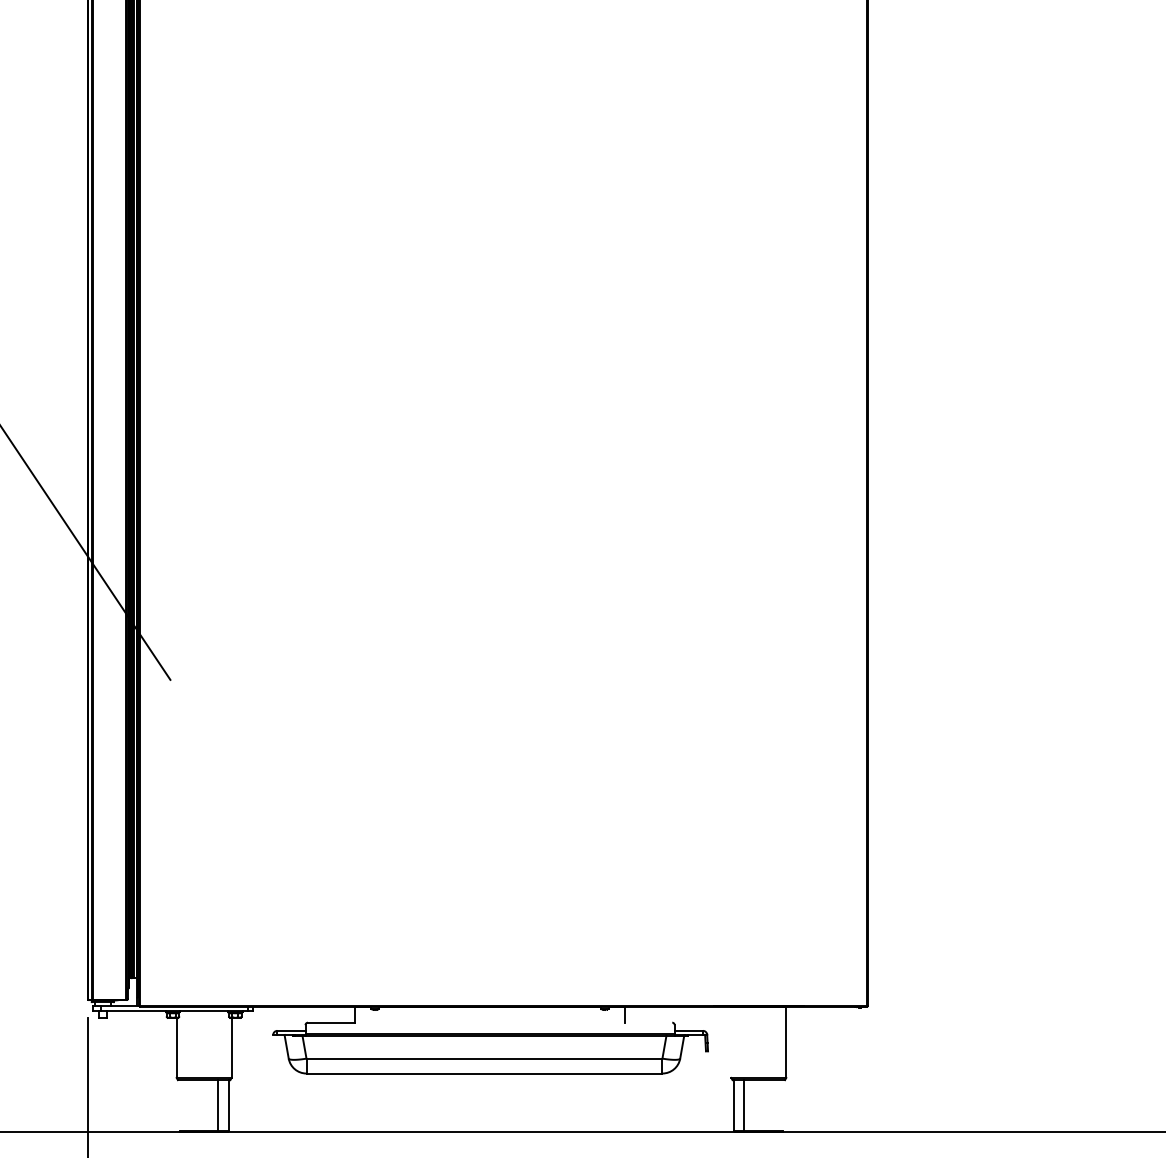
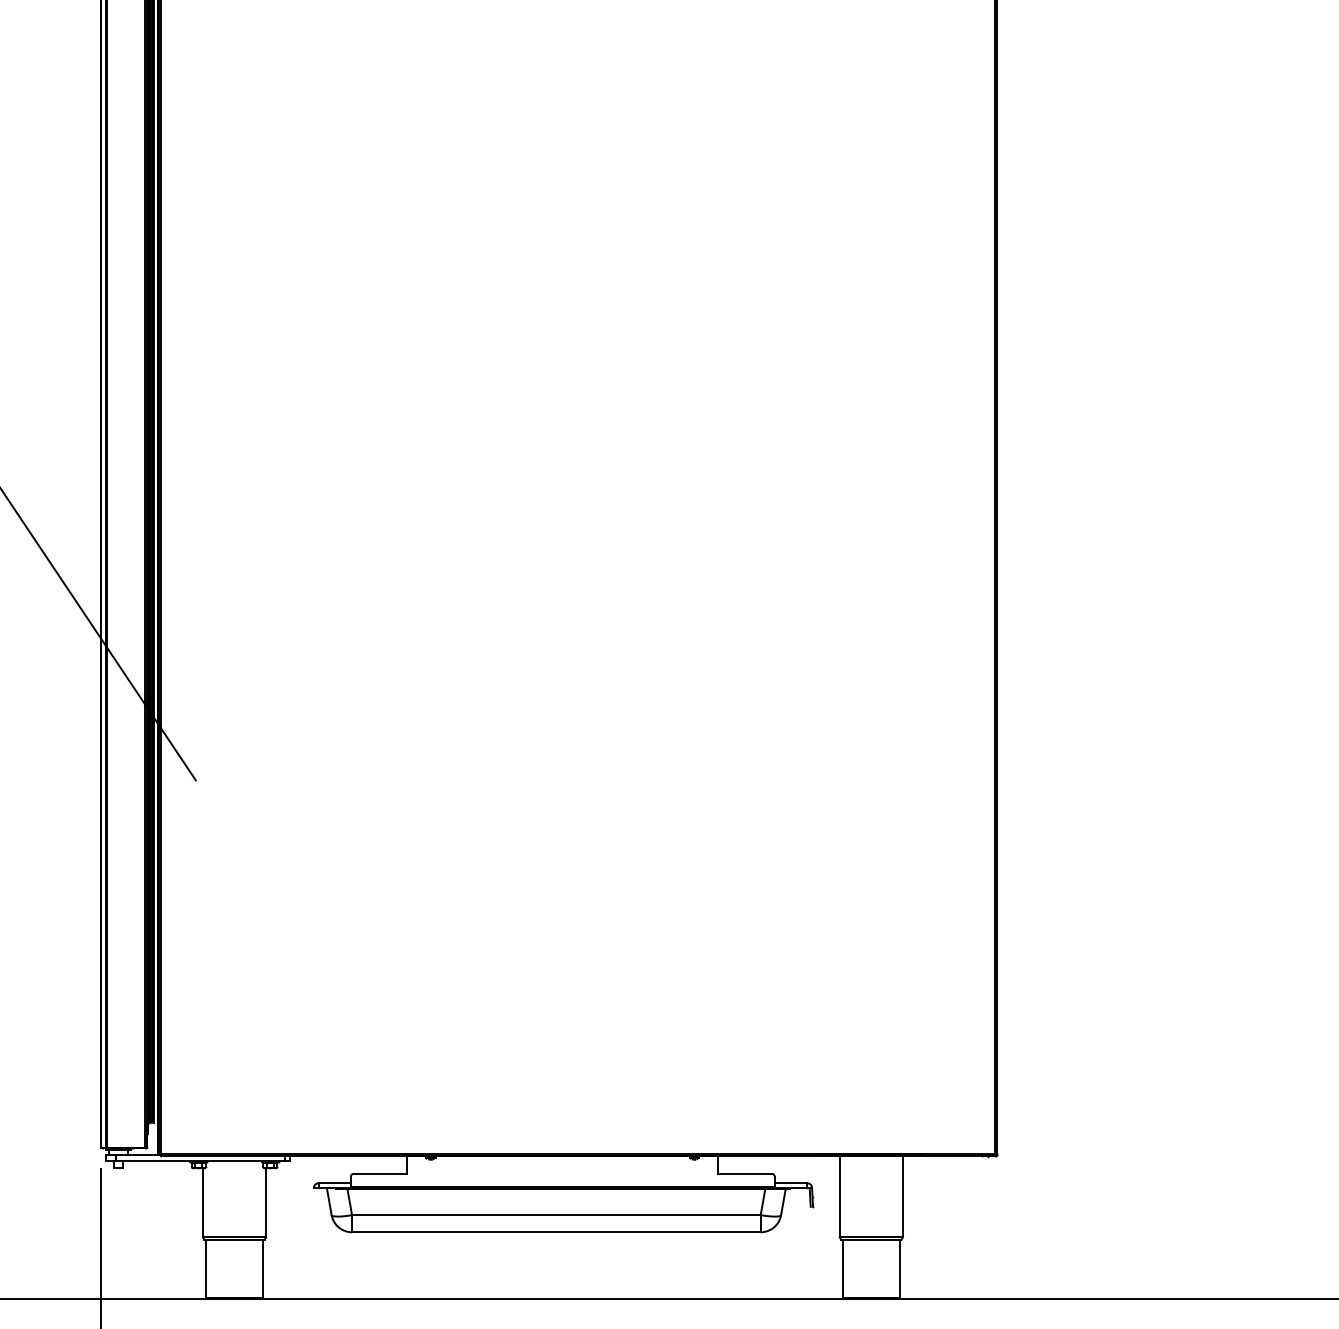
line: (648, 1022) -> (744, 1173), added
line: (731, 1042) -> (839, 1196), added
line: (218, 1105) -> (206, 1268), moved
line: (744, 1105) -> (899, 1268), moved

